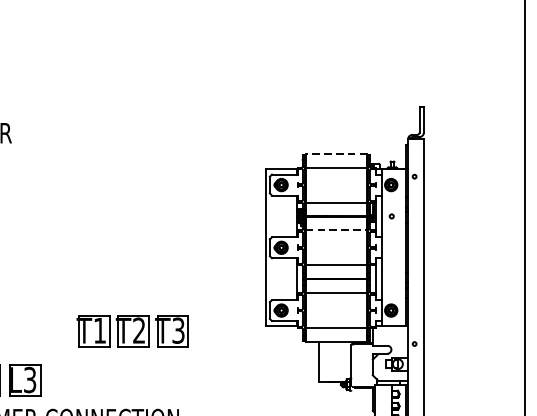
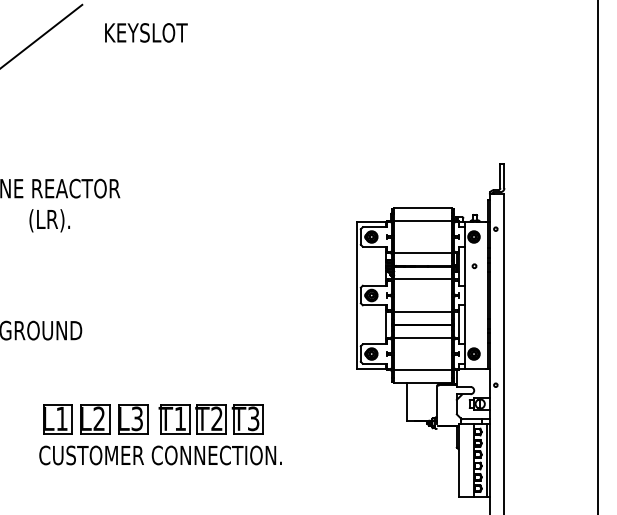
line: (337, 154) -> (423, 208), dashed -> solid
line: (337, 230) -> (423, 279), dashed -> solid
part: (132, 331) -> (210, 419), moved

